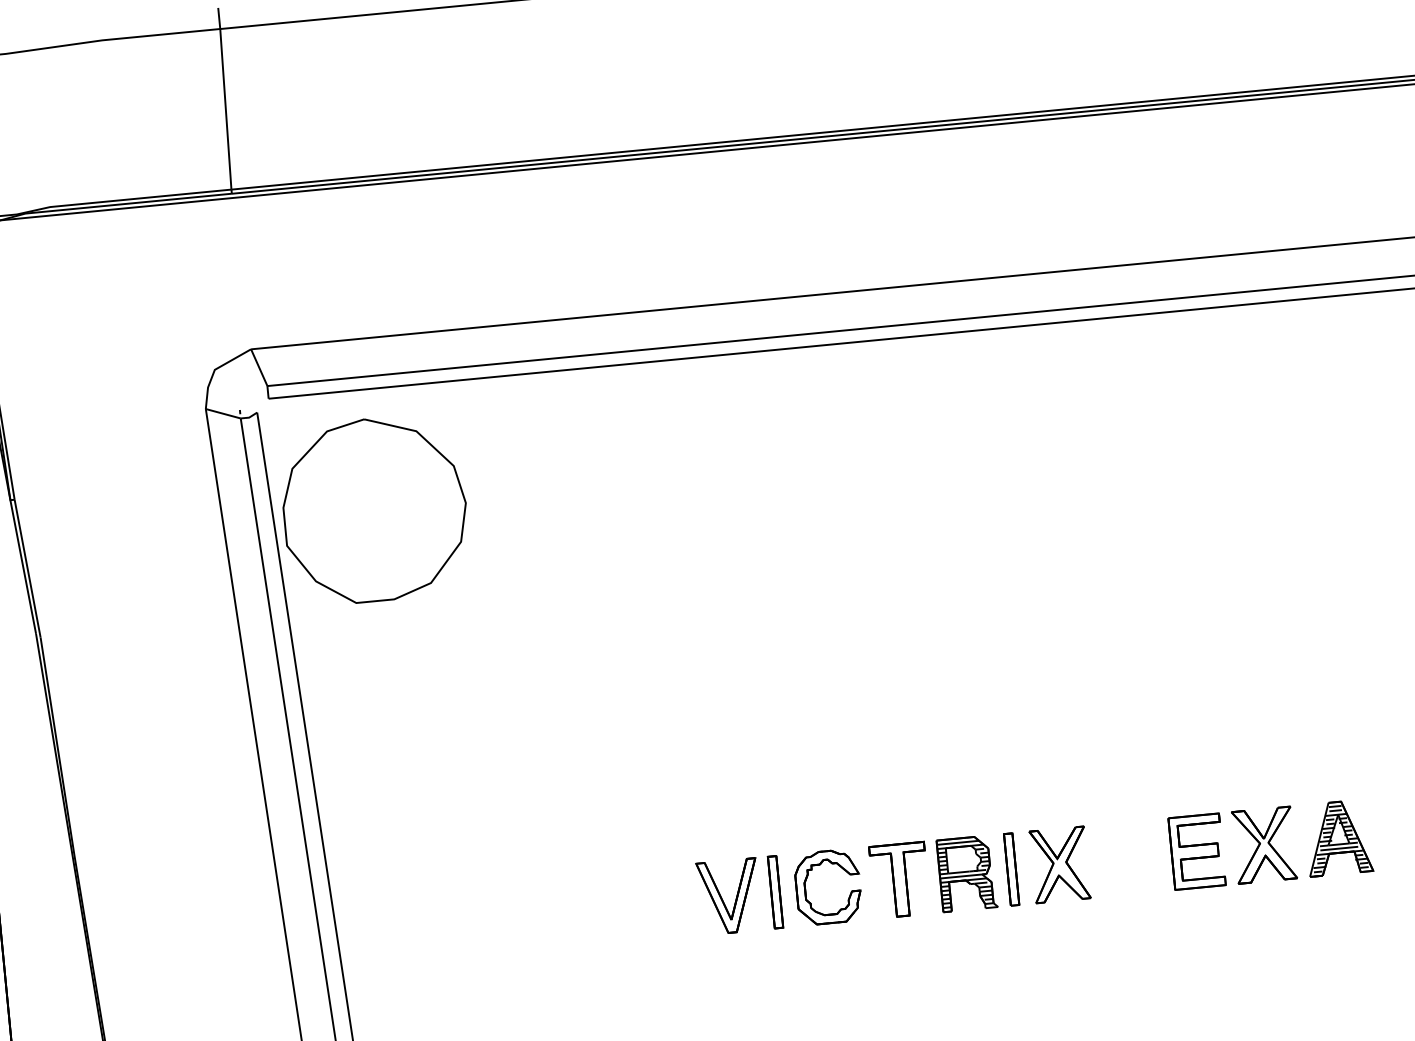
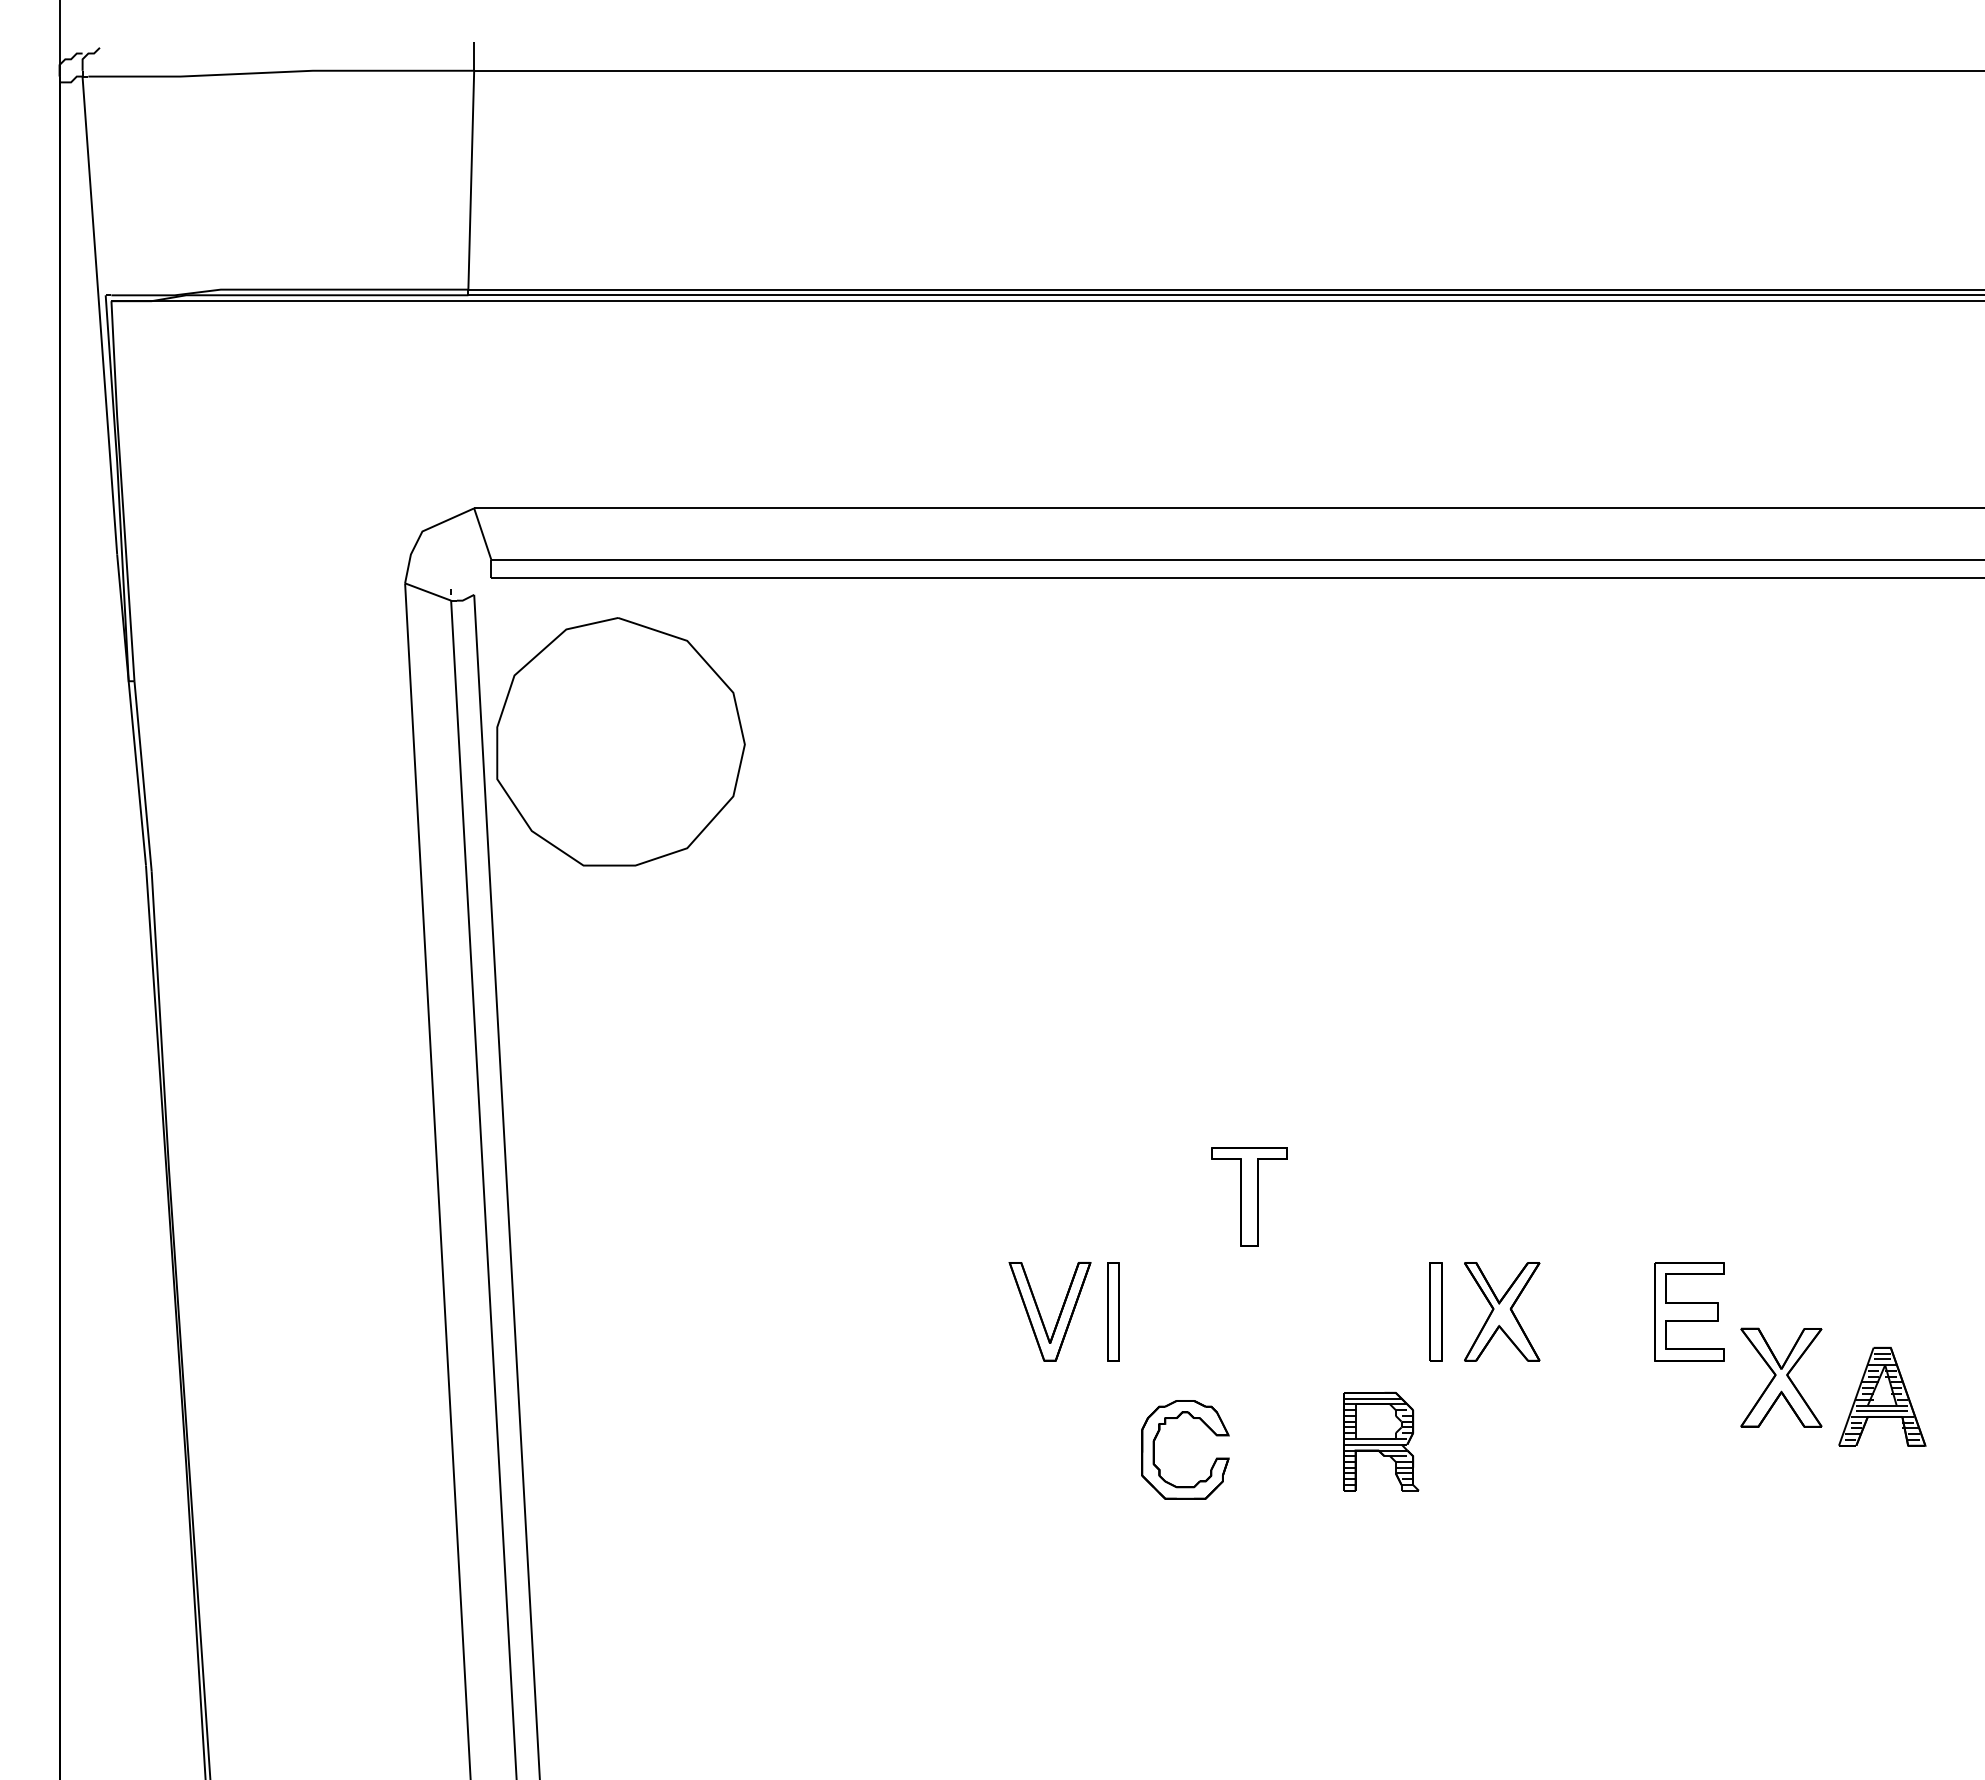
part: (1338, 837) -> (1882, 1396), moved
part: (1264, 844) -> (1781, 1377), moved
part: (967, 873) -> (1381, 1441), moved
part: (806, 879) -> (1157, 1436), moved
part: (900, 880) -> (1249, 1196), moved

